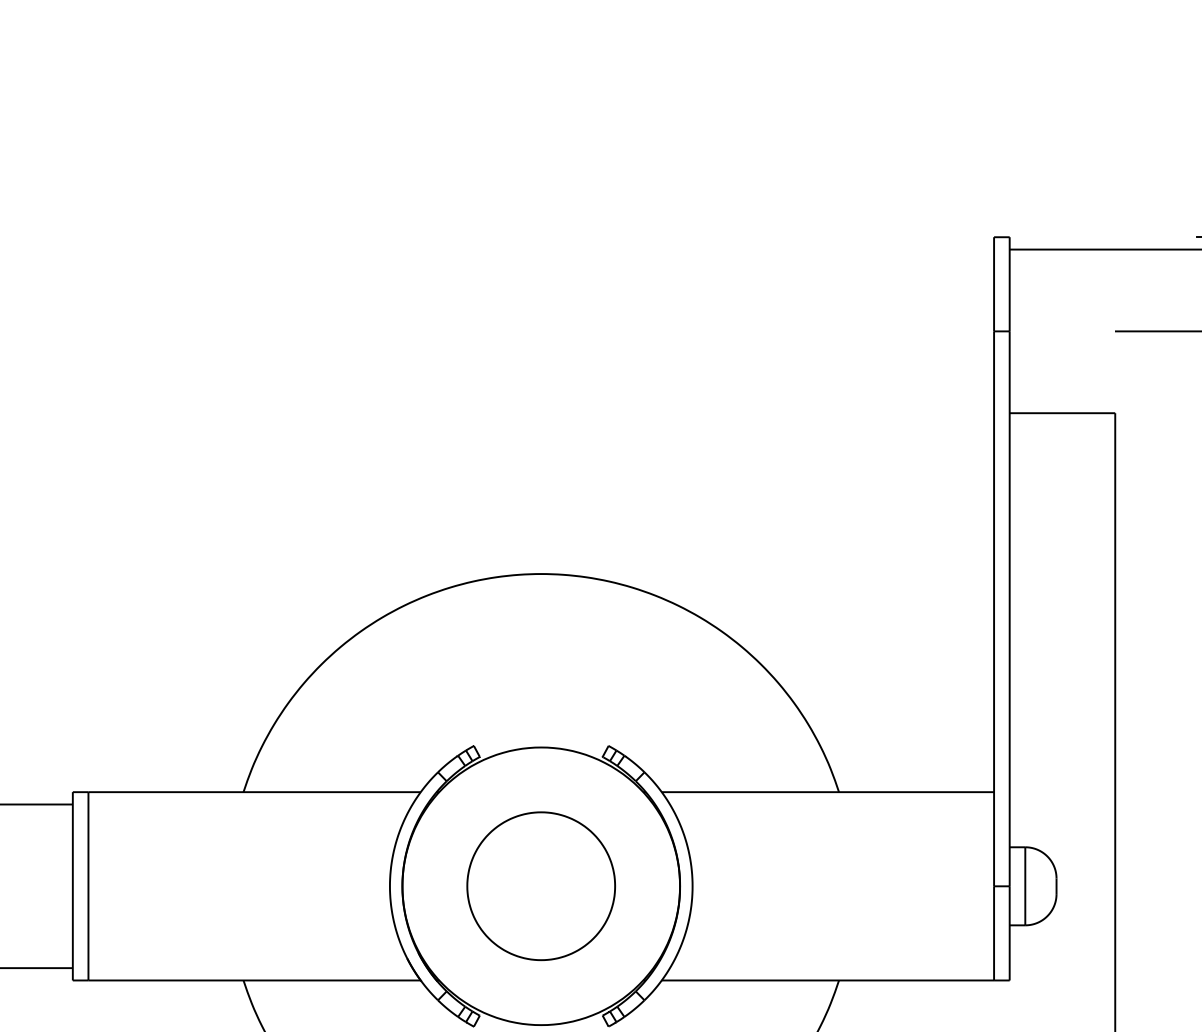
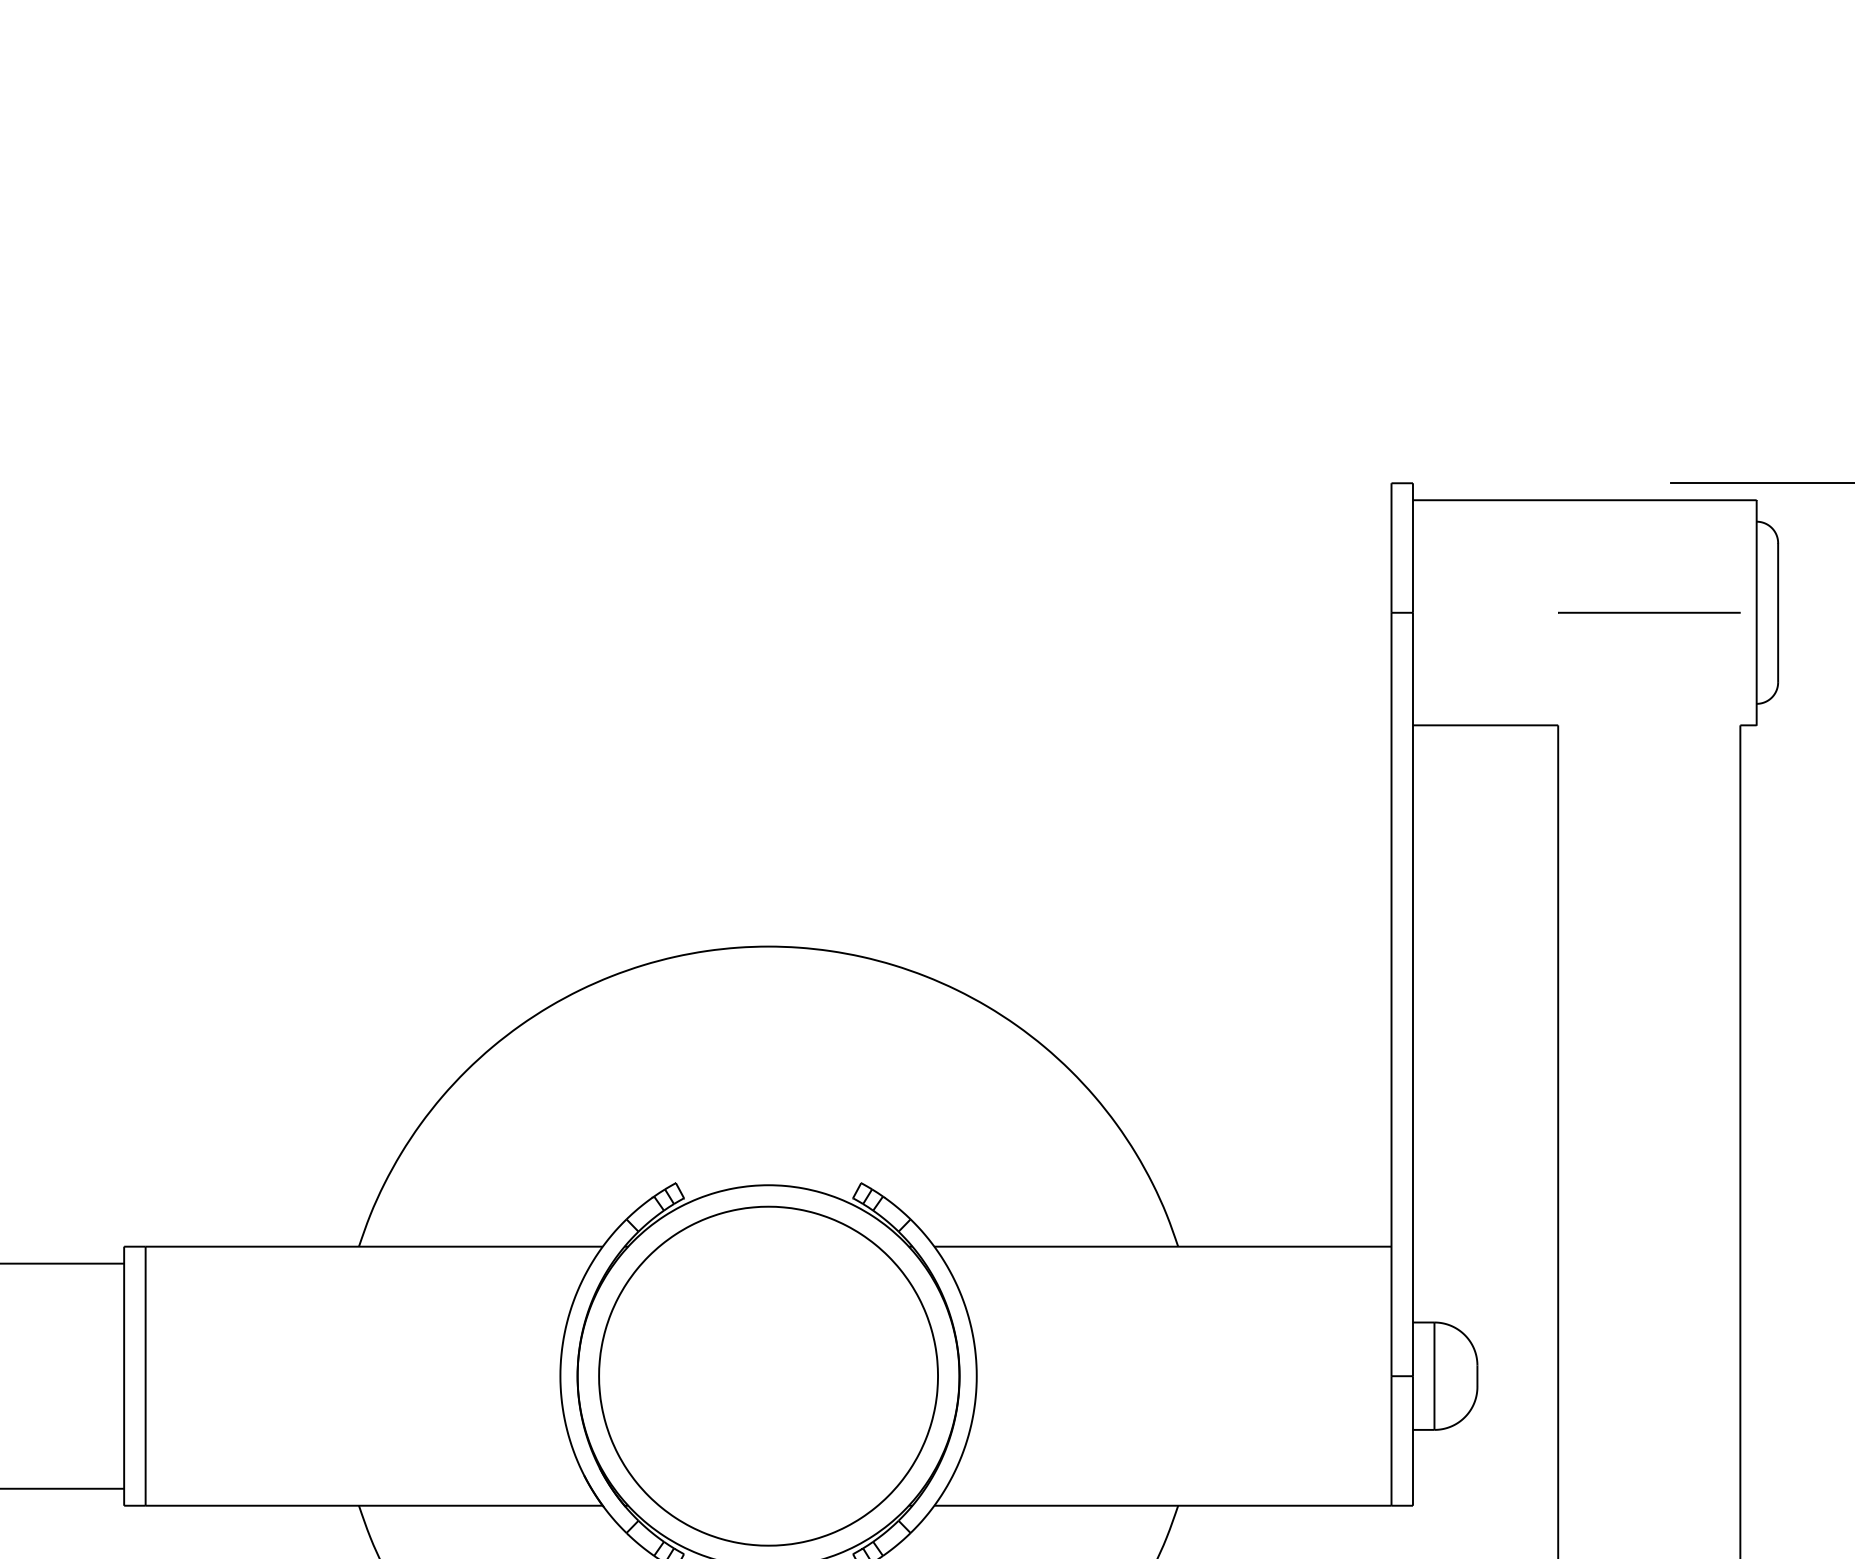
part: (541, 885) -> (768, 1375), size x1.67

